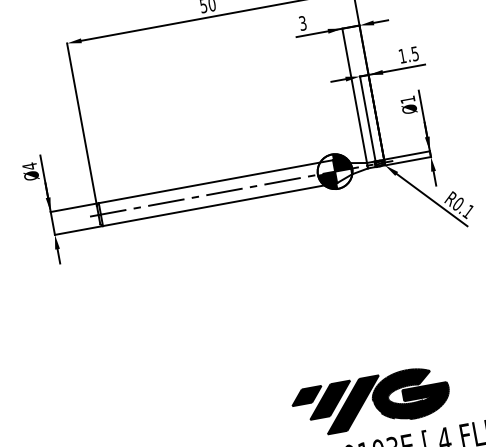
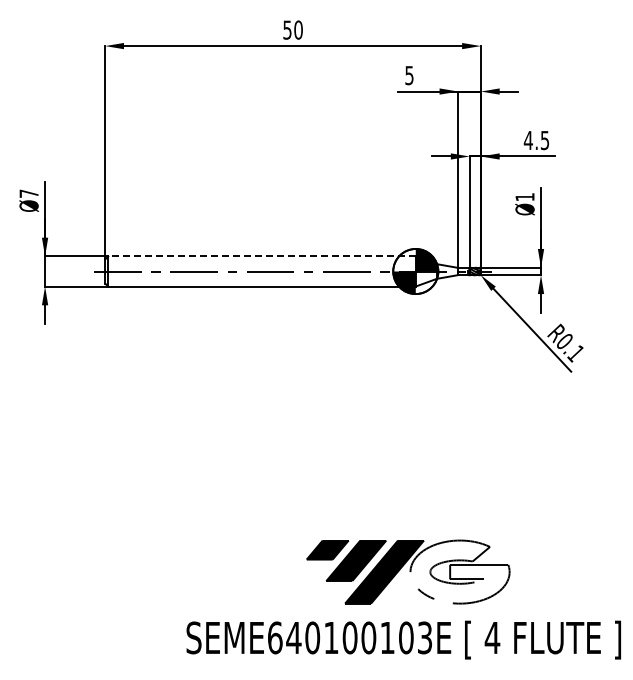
text: (302, 22) -> (409, 74), 3 -> 5
text: (401, 56) -> (527, 140), 1.5 -> 4.5
text: (29, 166) -> (28, 193), Ø4 -> Ø7
line: (215, 181) -> (261, 256), solid -> dashed
fill: (410, 393) -> (459, 571), removed

